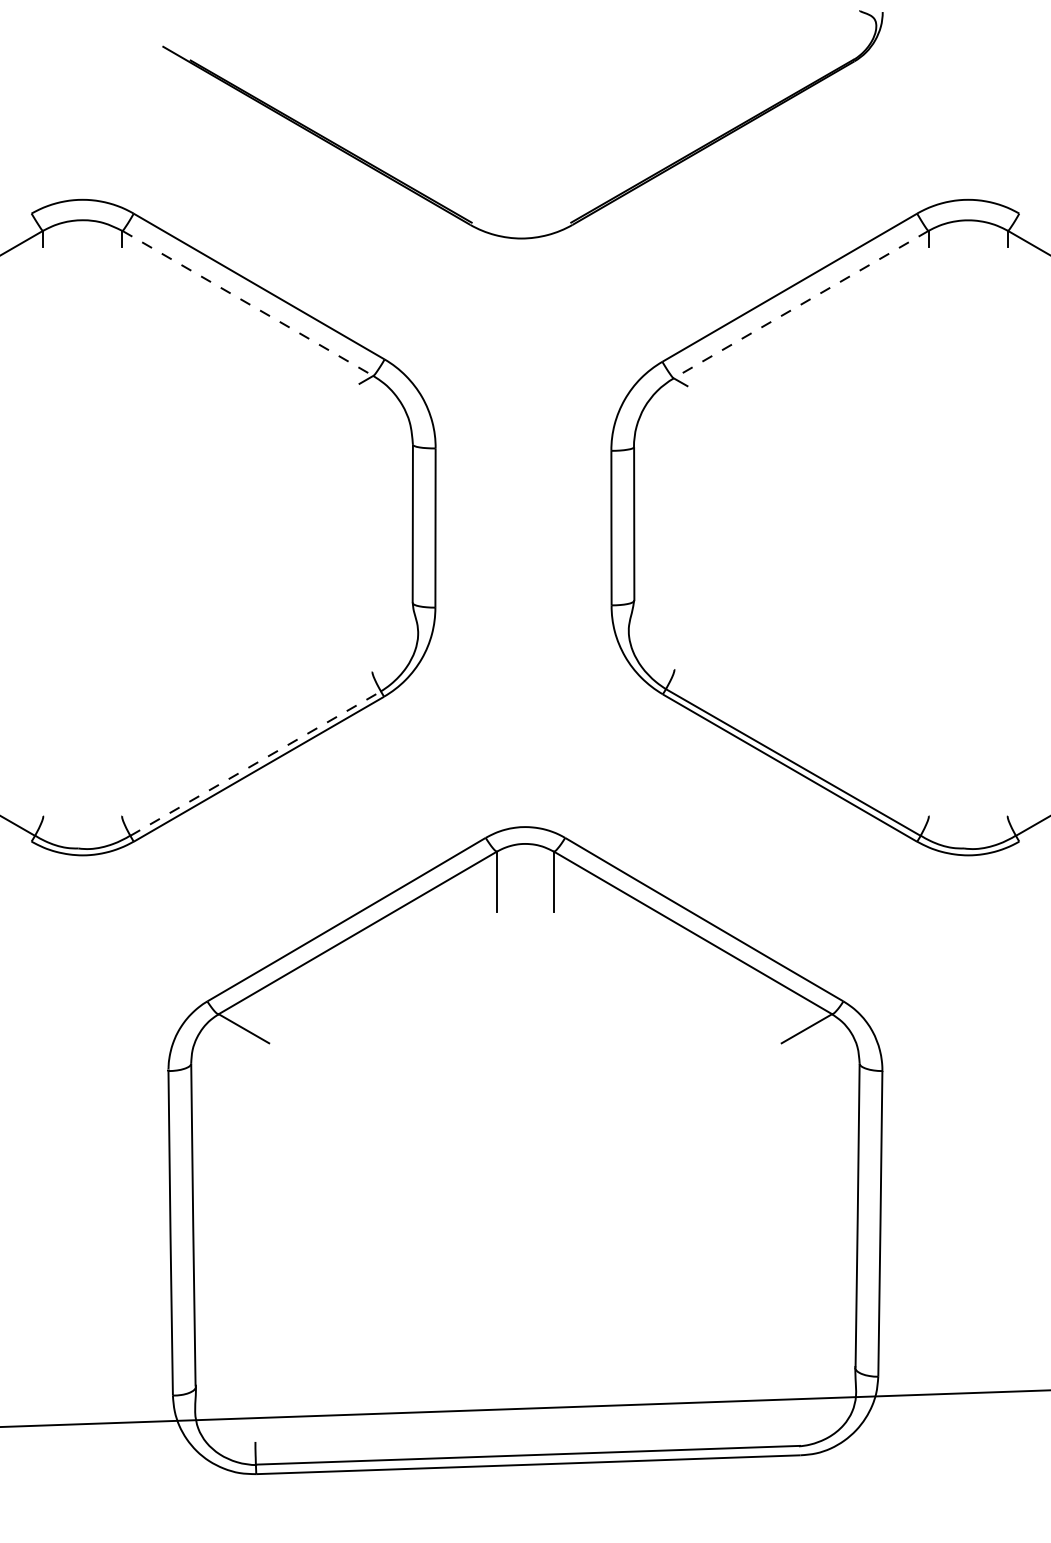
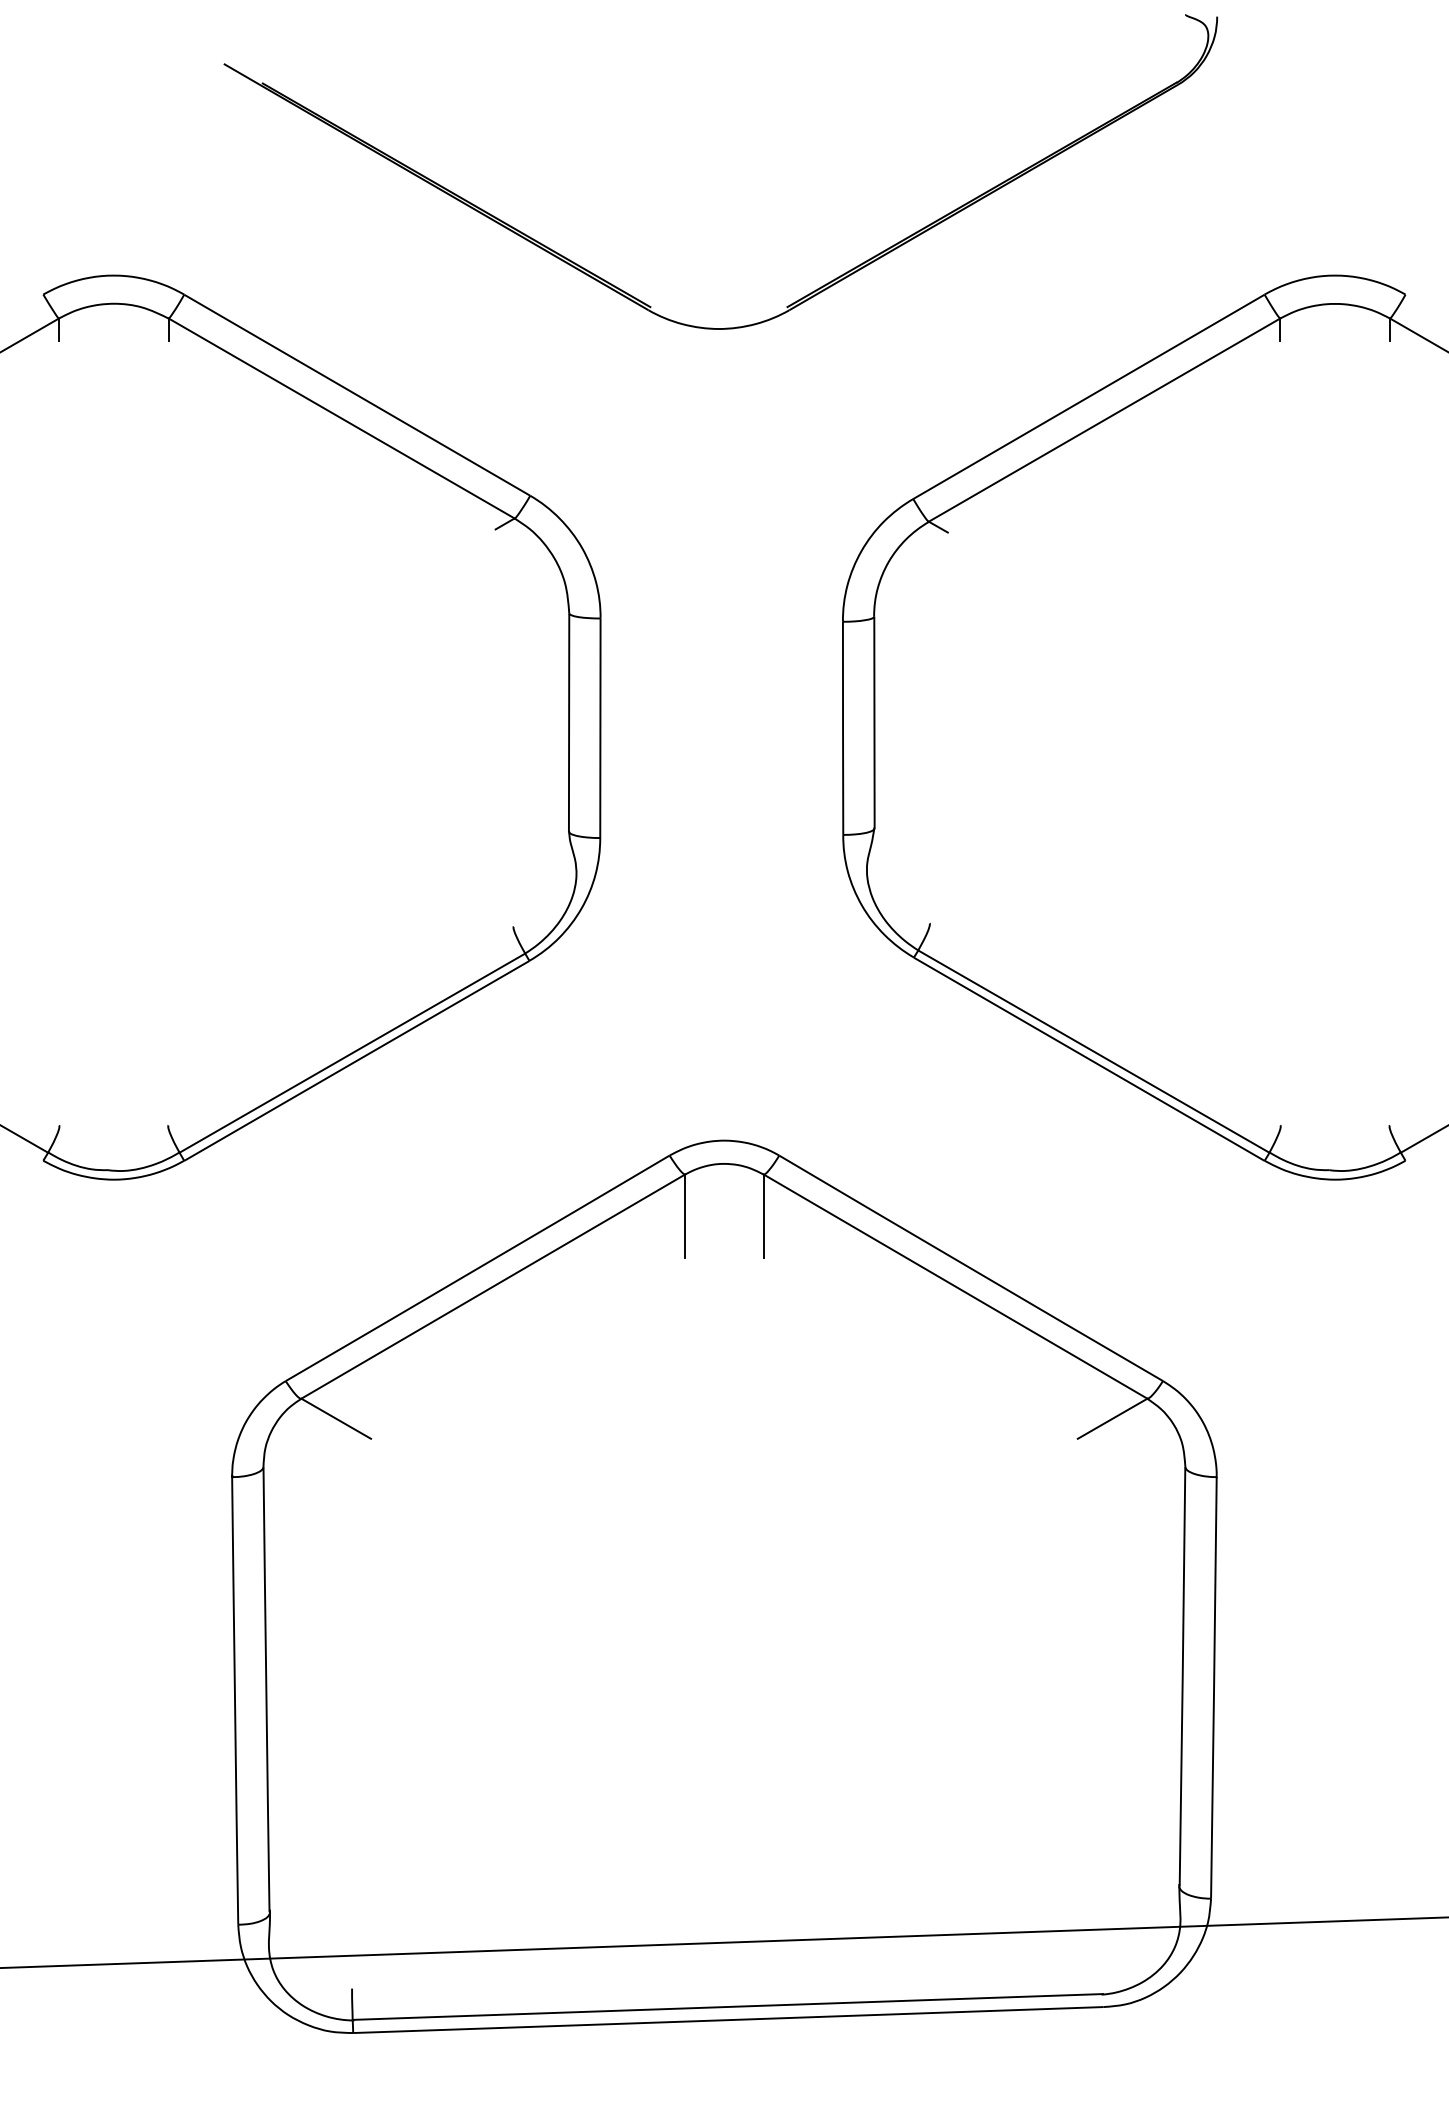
line: (247, 303) -> (341, 418), dashed -> solid
line: (800, 304) -> (1103, 419), dashed -> solid
line: (255, 763) -> (352, 1052), dashed -> solid

